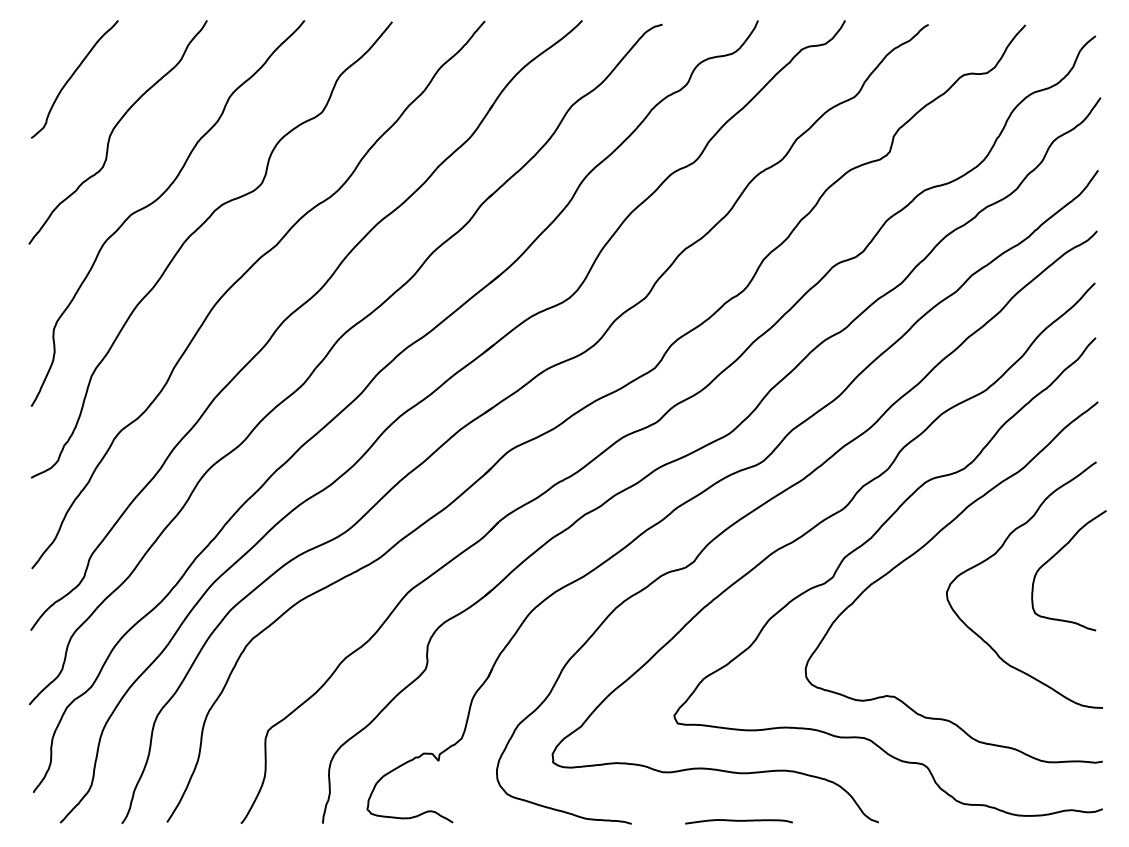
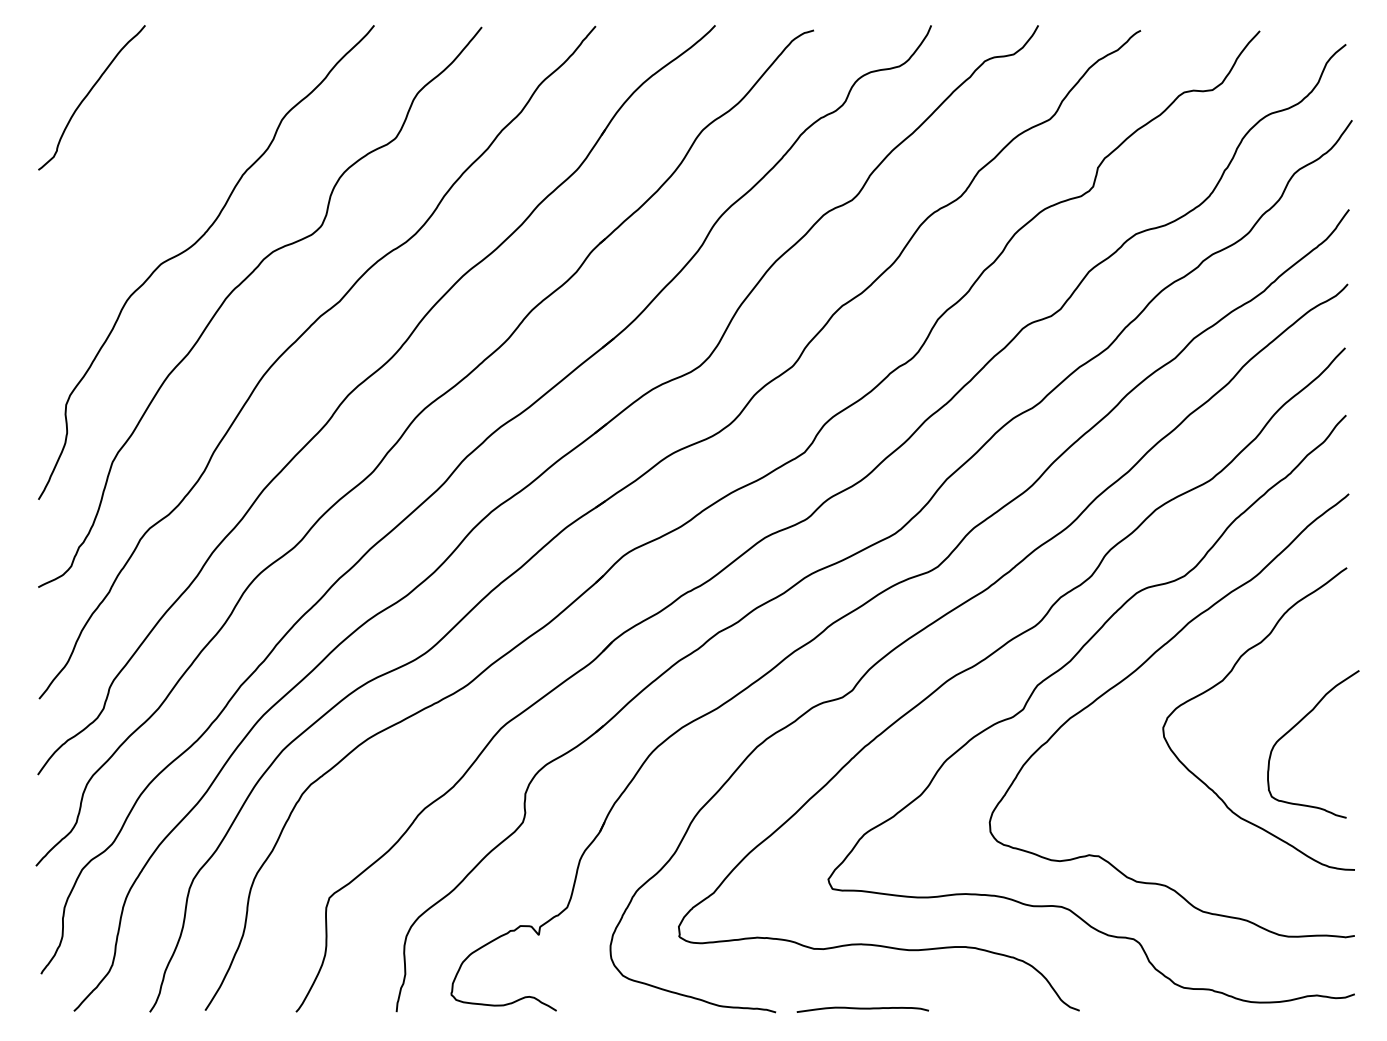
curve: (114, 129) -> (140, 159), removed
curve: (1056, 554) -> (1298, 724), moved
curve: (738, 821) -> (862, 1009), moved

